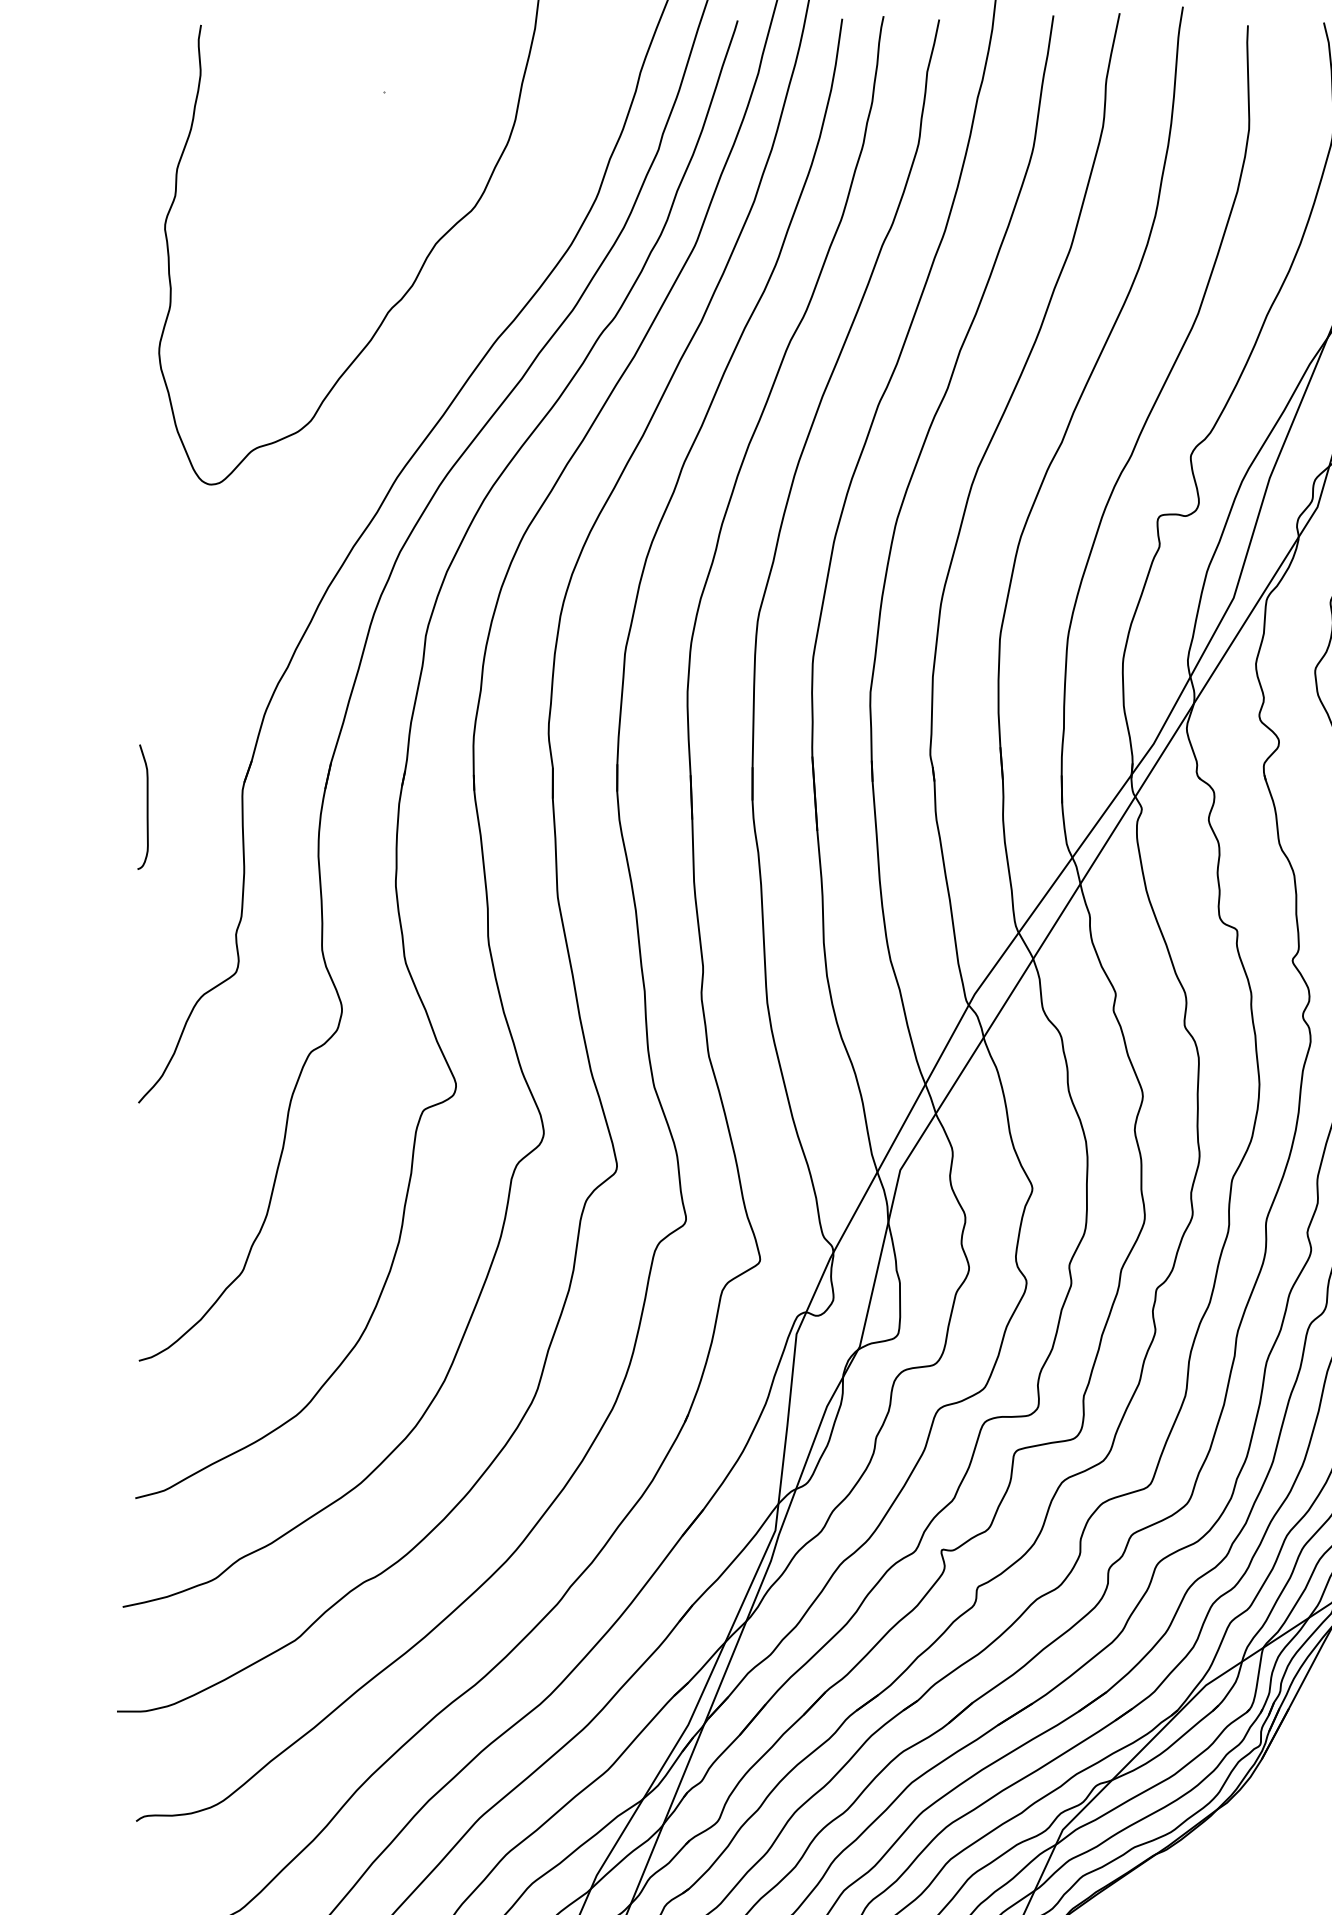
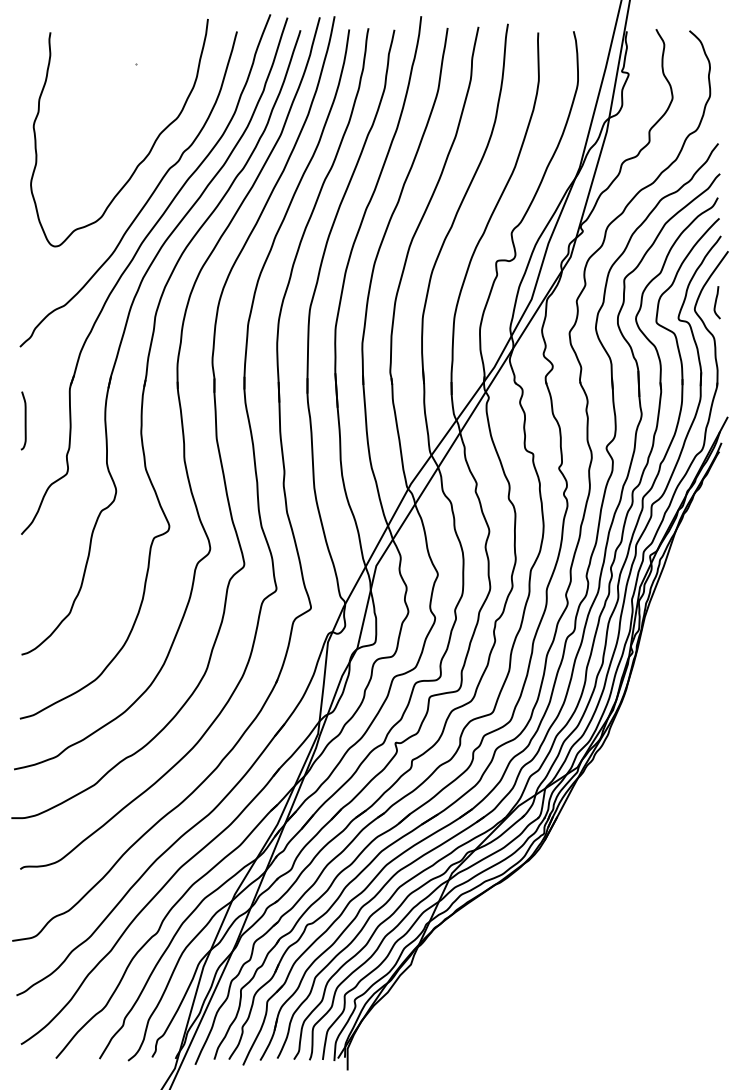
curve: (402, 392) -> (144, 203), added
curve: (145, 806) -> (24, 420), moved

